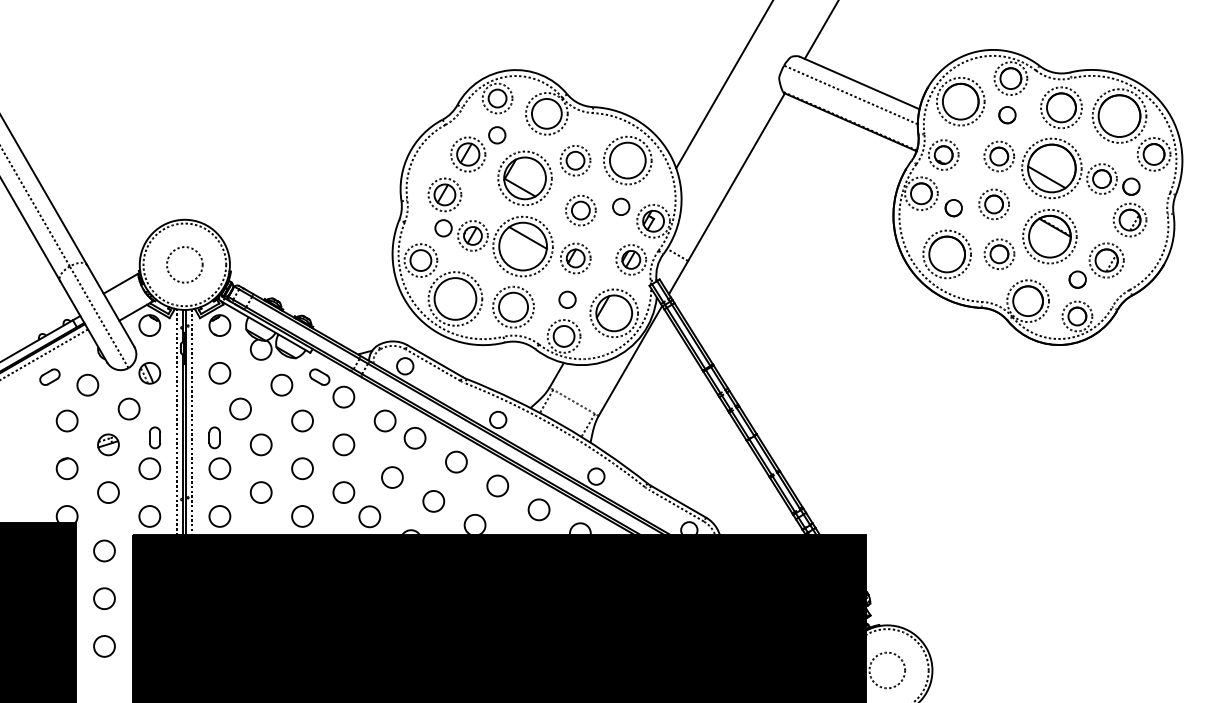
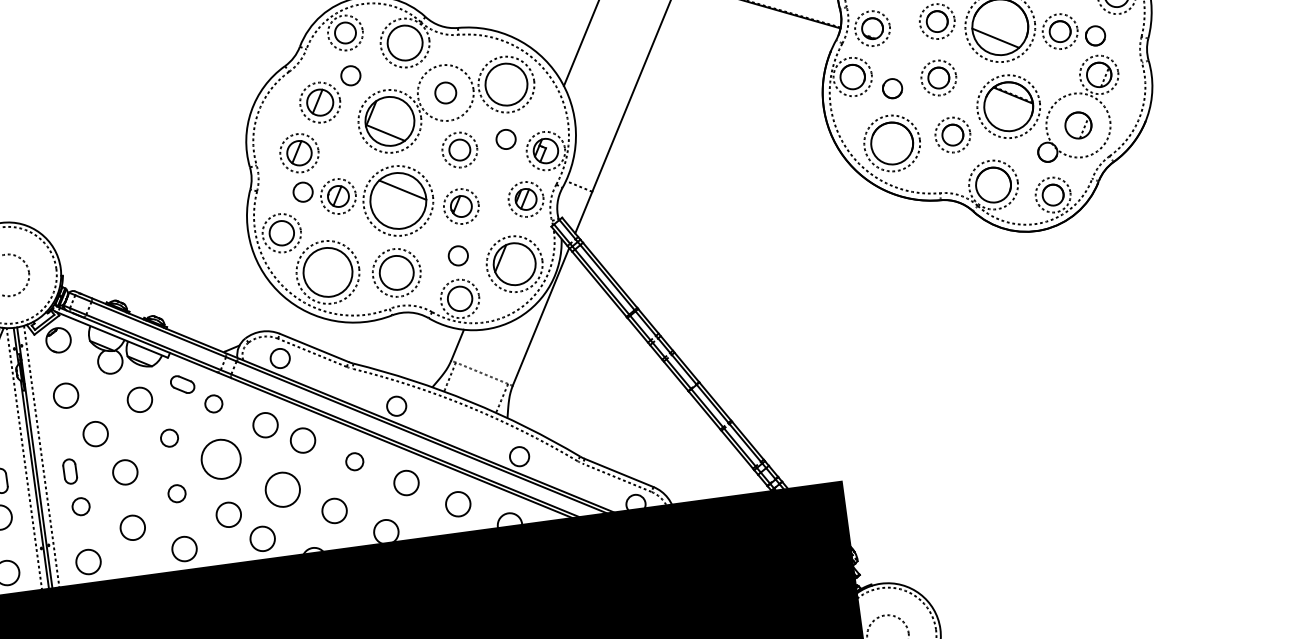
circle: (575, 160) -> (445, 92), size x1.6
circle: (1106, 260) -> (1078, 125), size x1.6
circle: (343, 396) -> (213, 403), size x0.7
circle: (302, 420) -> (169, 437), size x0.7
circle: (343, 444) -> (220, 459), size x1.6
circle: (456, 461) -> (354, 461), size x0.7
circle: (219, 468) -> (80, 506), size x0.7
circle: (302, 468) -> (176, 493), size x0.7
circle: (392, 477) -> (282, 489), size x1.4

